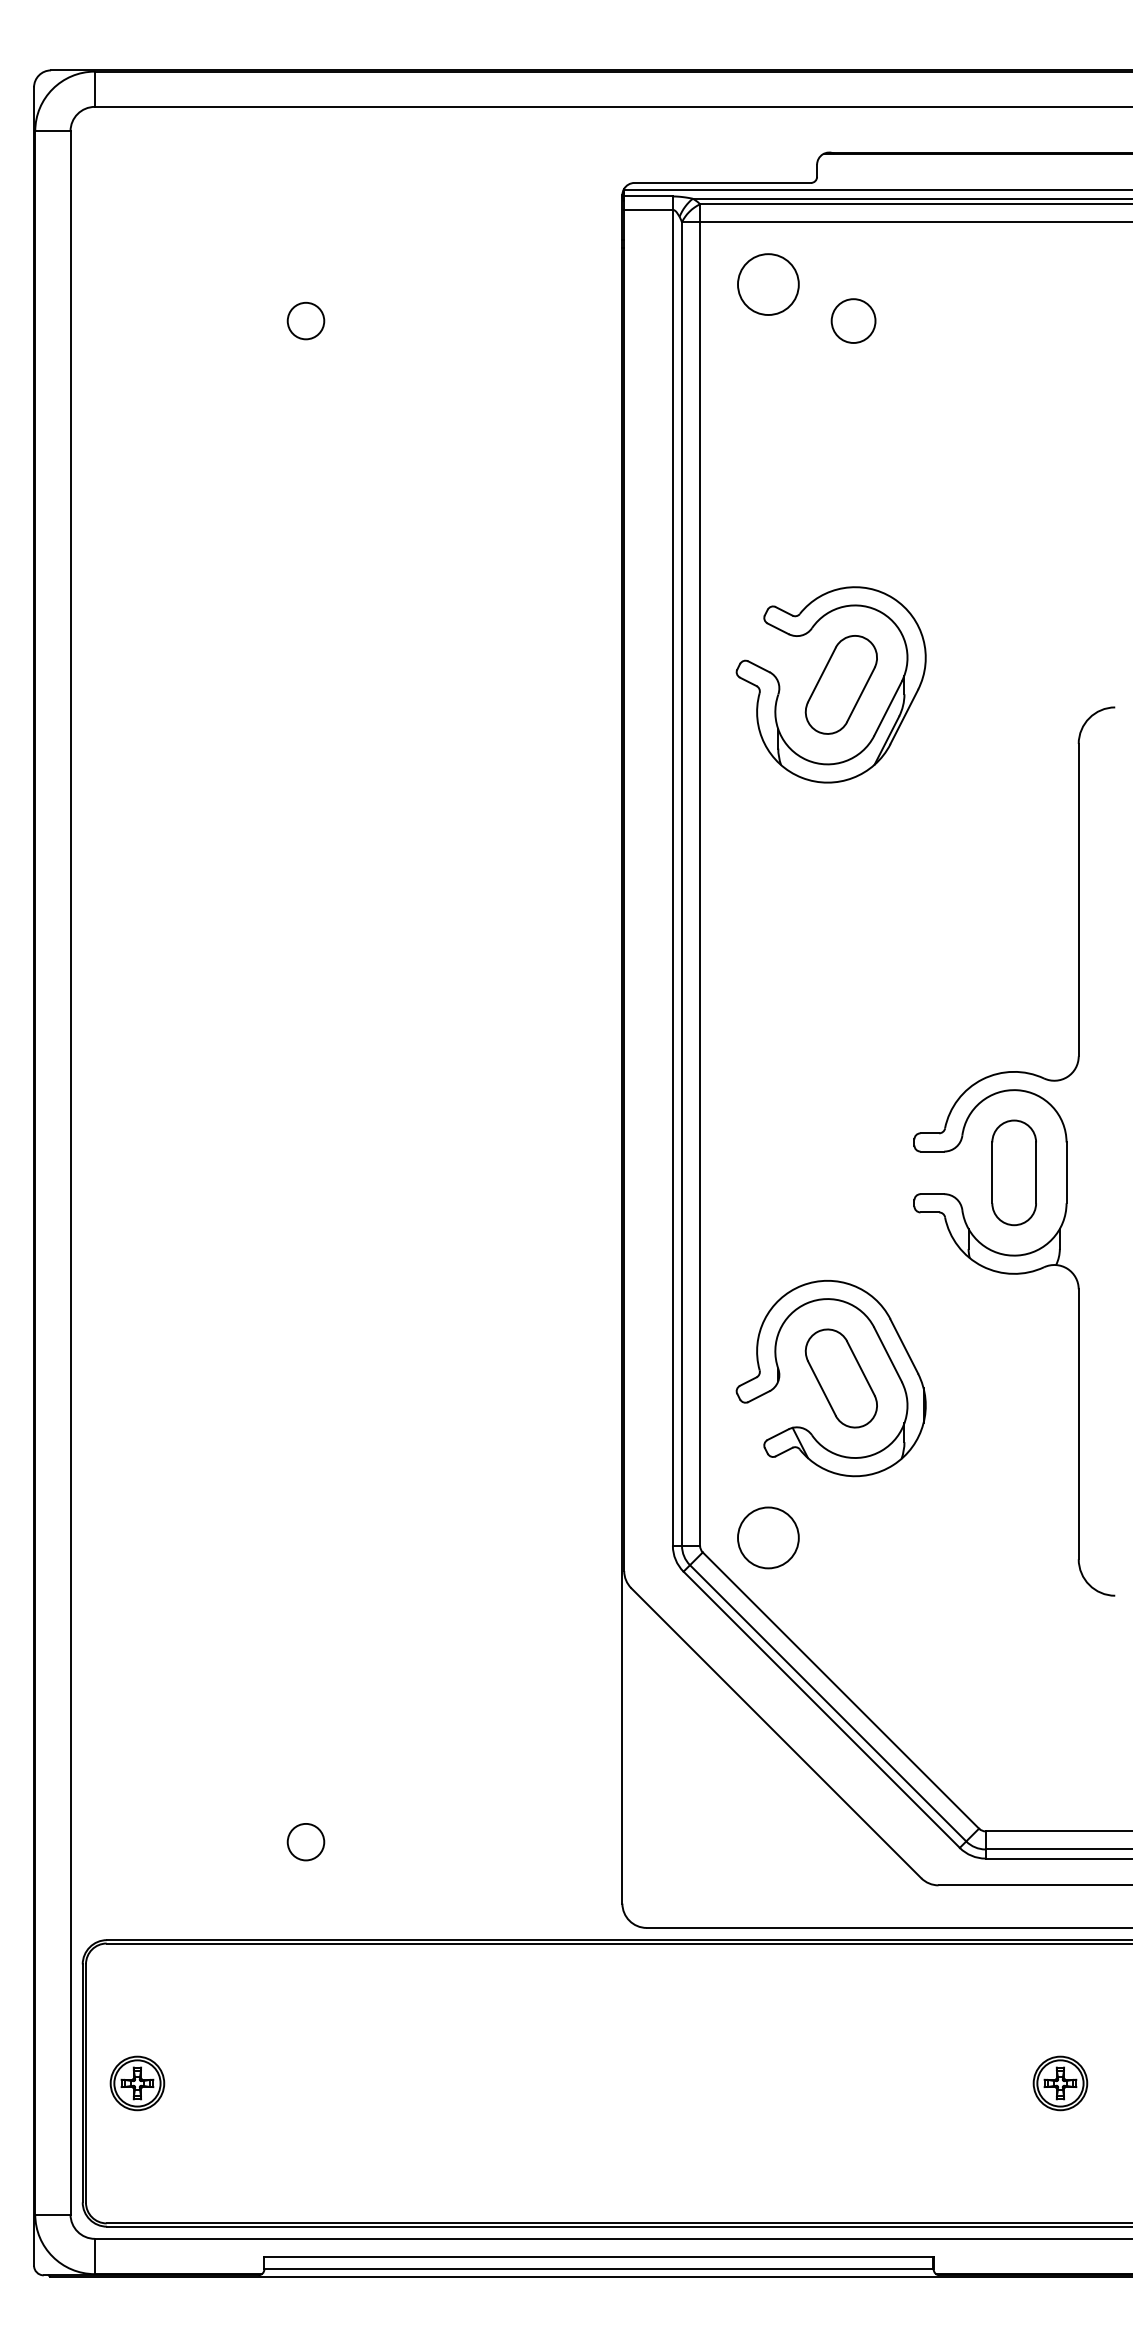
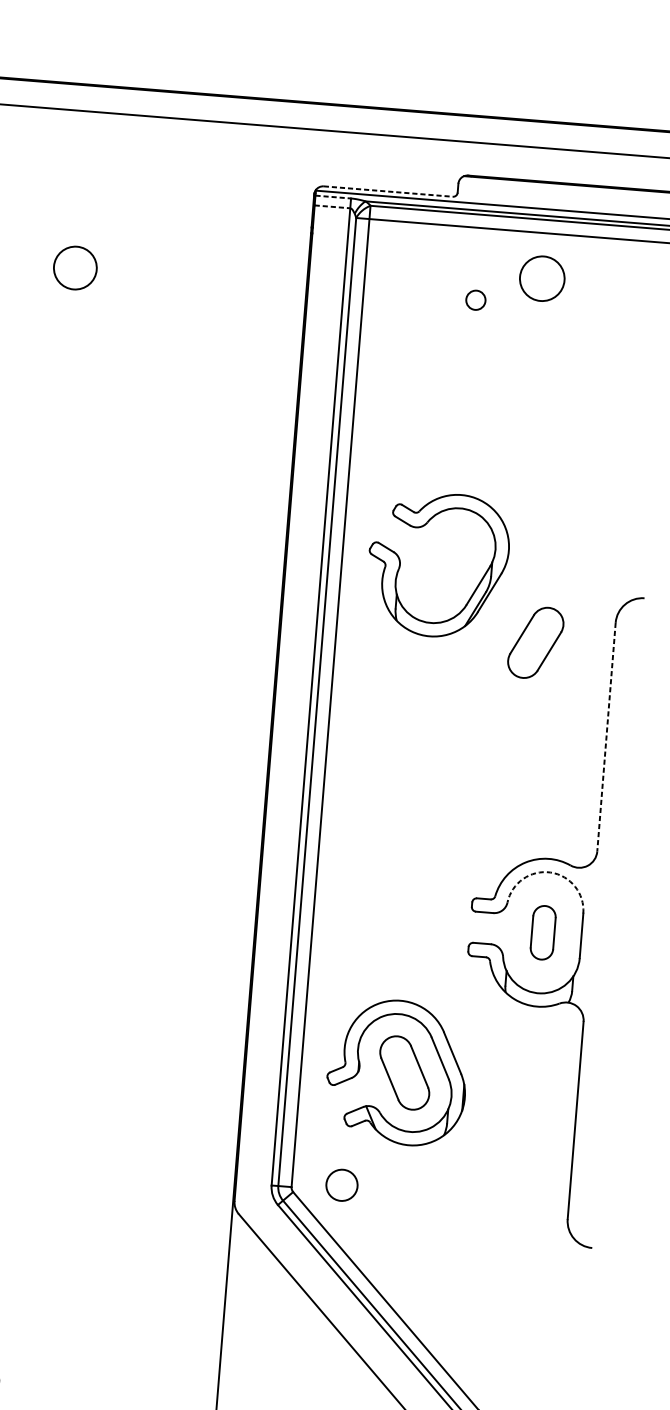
line: (723, 182) -> (388, 191), solid -> dashed
line: (649, 196) -> (333, 197), solid -> dashed
line: (649, 209) -> (333, 206), solid -> dashed
circle: (768, 284) -> (542, 278), moved
circle: (305, 320) -> (75, 267), size x1.6
circle: (853, 320) -> (475, 299), size x0.6
part: (840, 684) -> (535, 642), moved
line: (1078, 900) -> (606, 737), solid -> dashed
arc: (1017, 1090) -> (550, 872), solid -> dashed
part: (1013, 1172) -> (542, 932), size x0.7
circle: (768, 1537) -> (342, 1185), size x0.7

